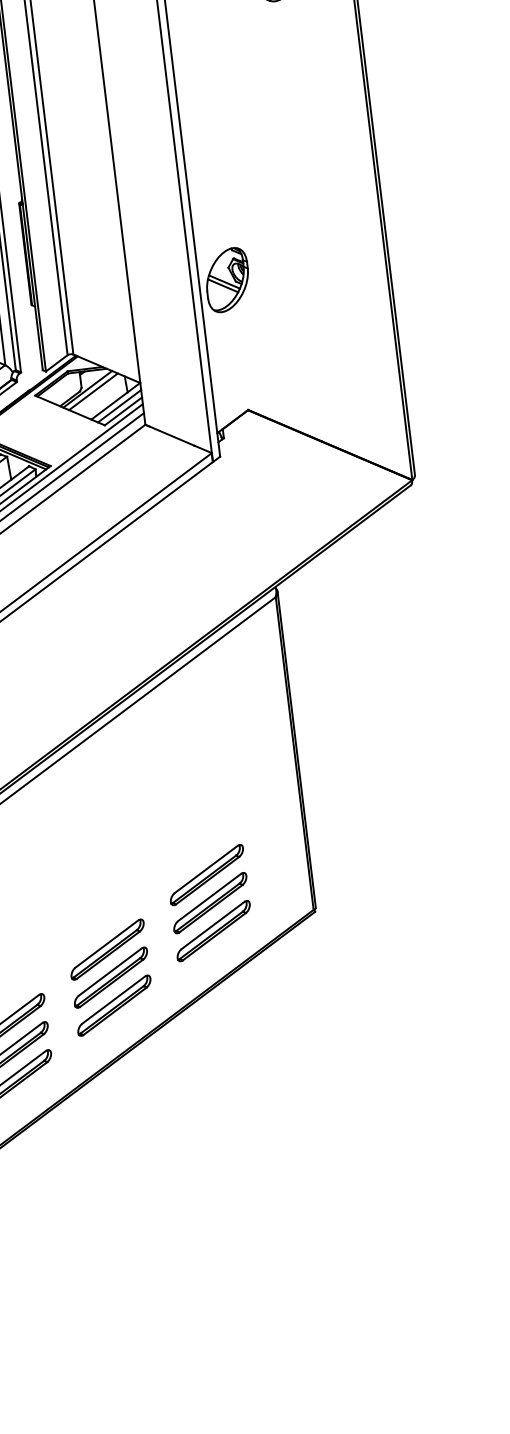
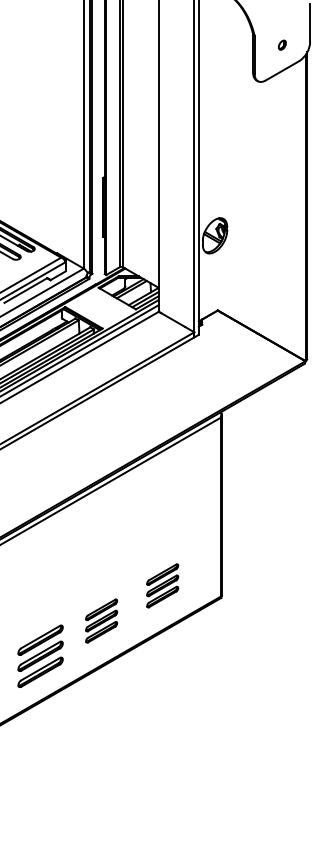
part: (209, 902) -> (162, 585), size x0.7
part: (110, 976) -> (101, 620), size x0.7

